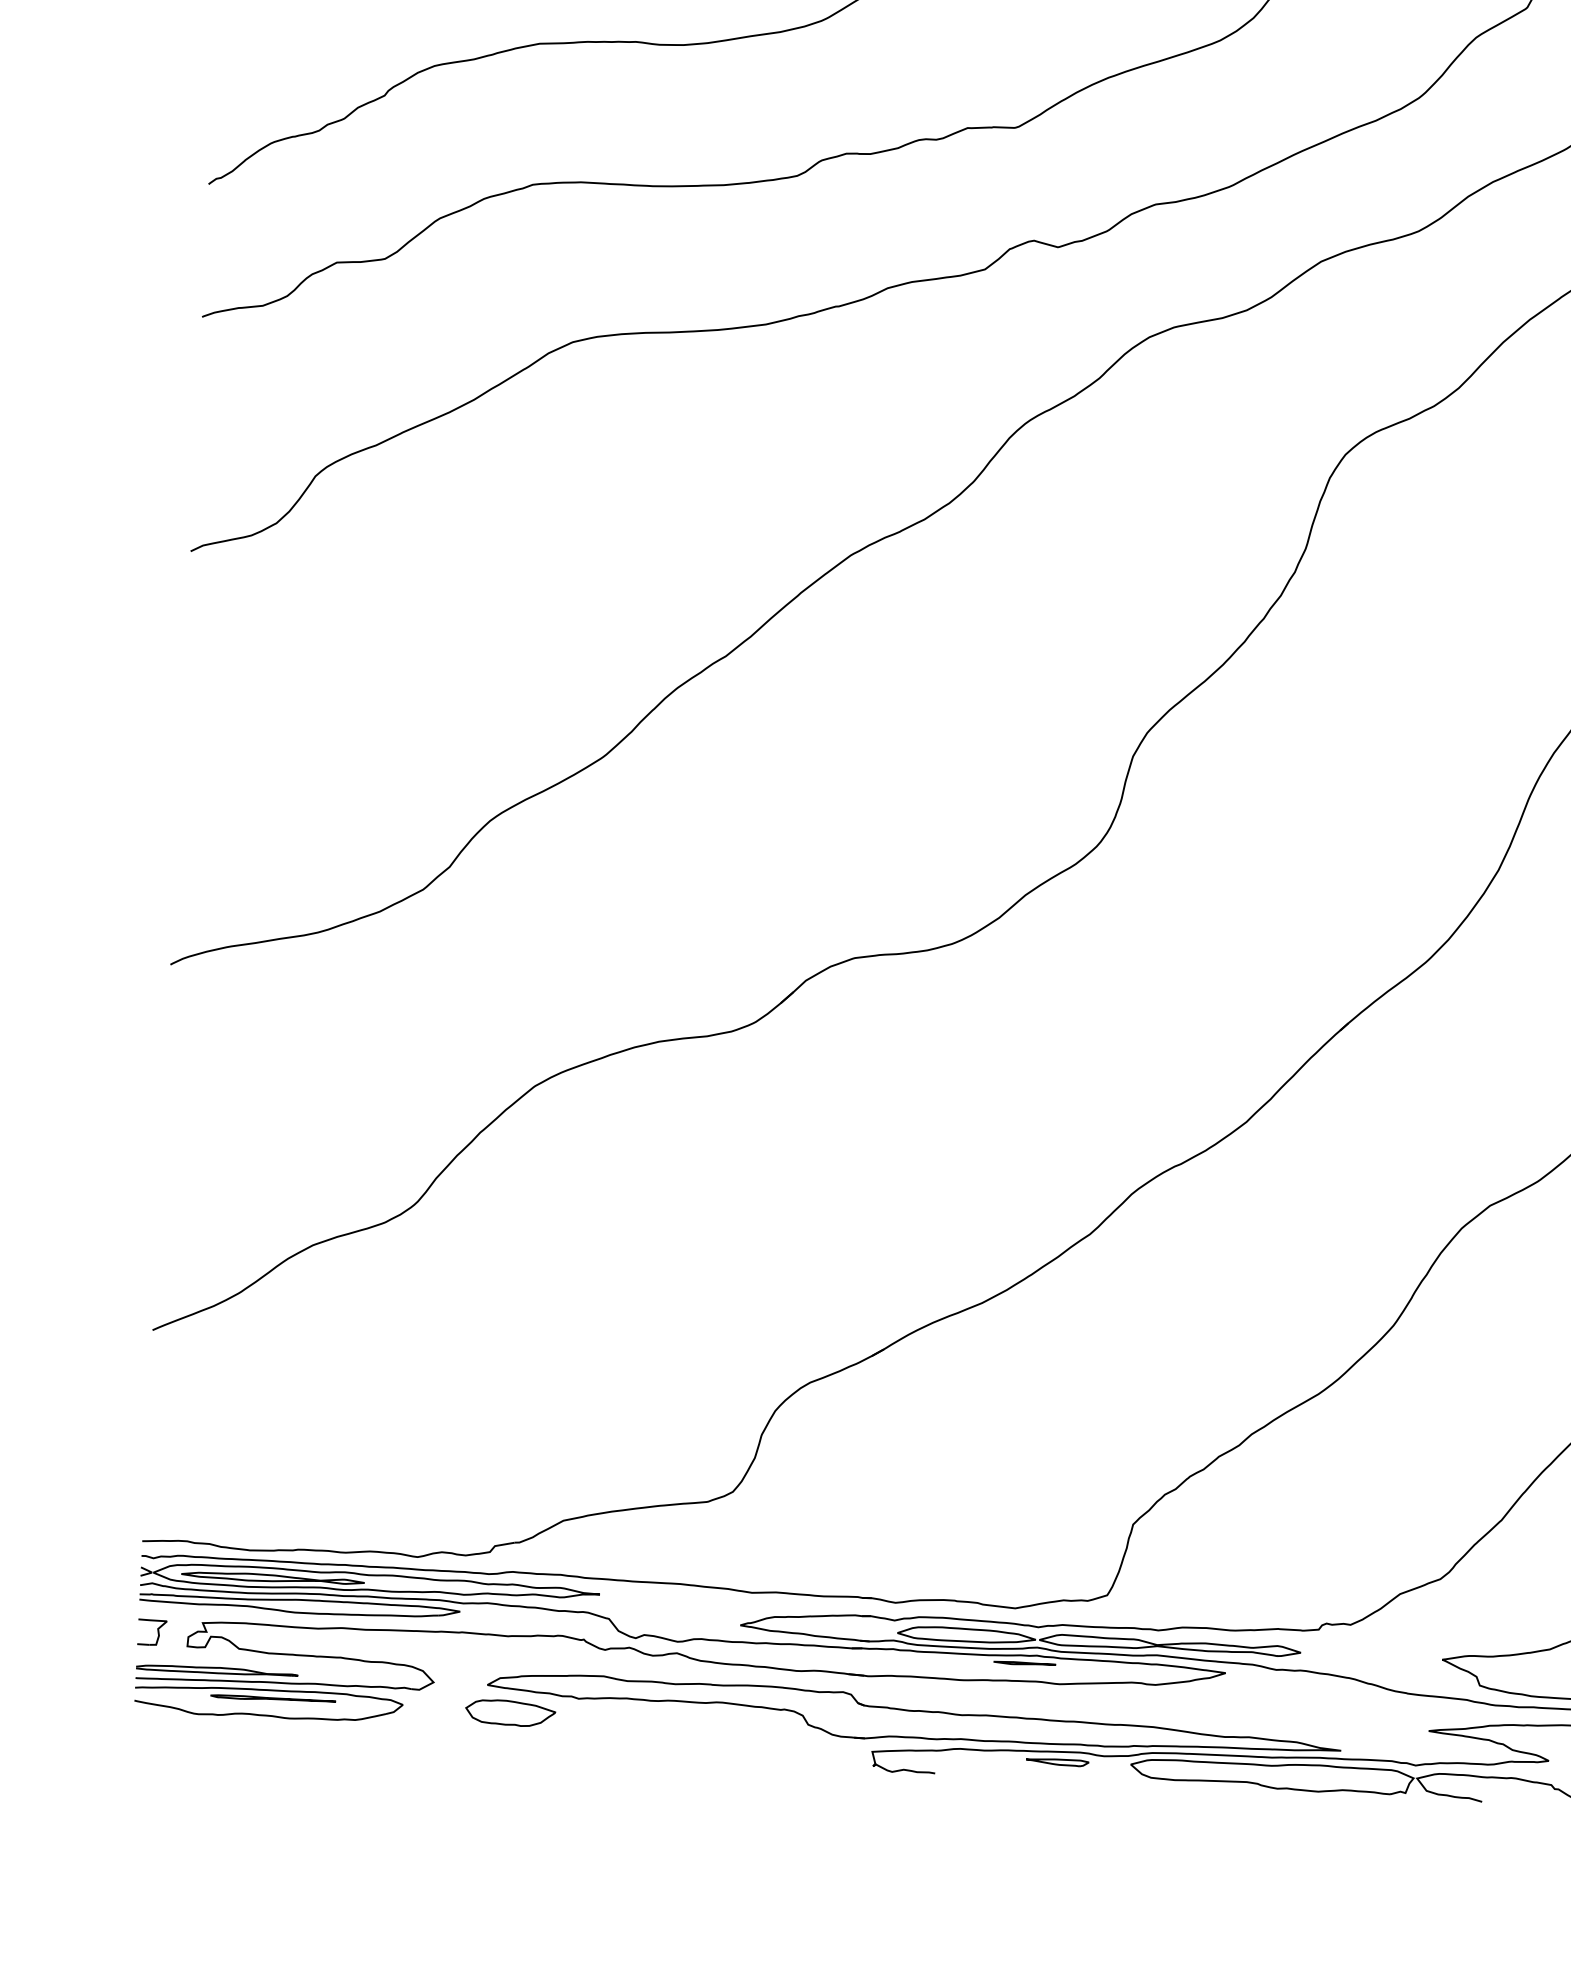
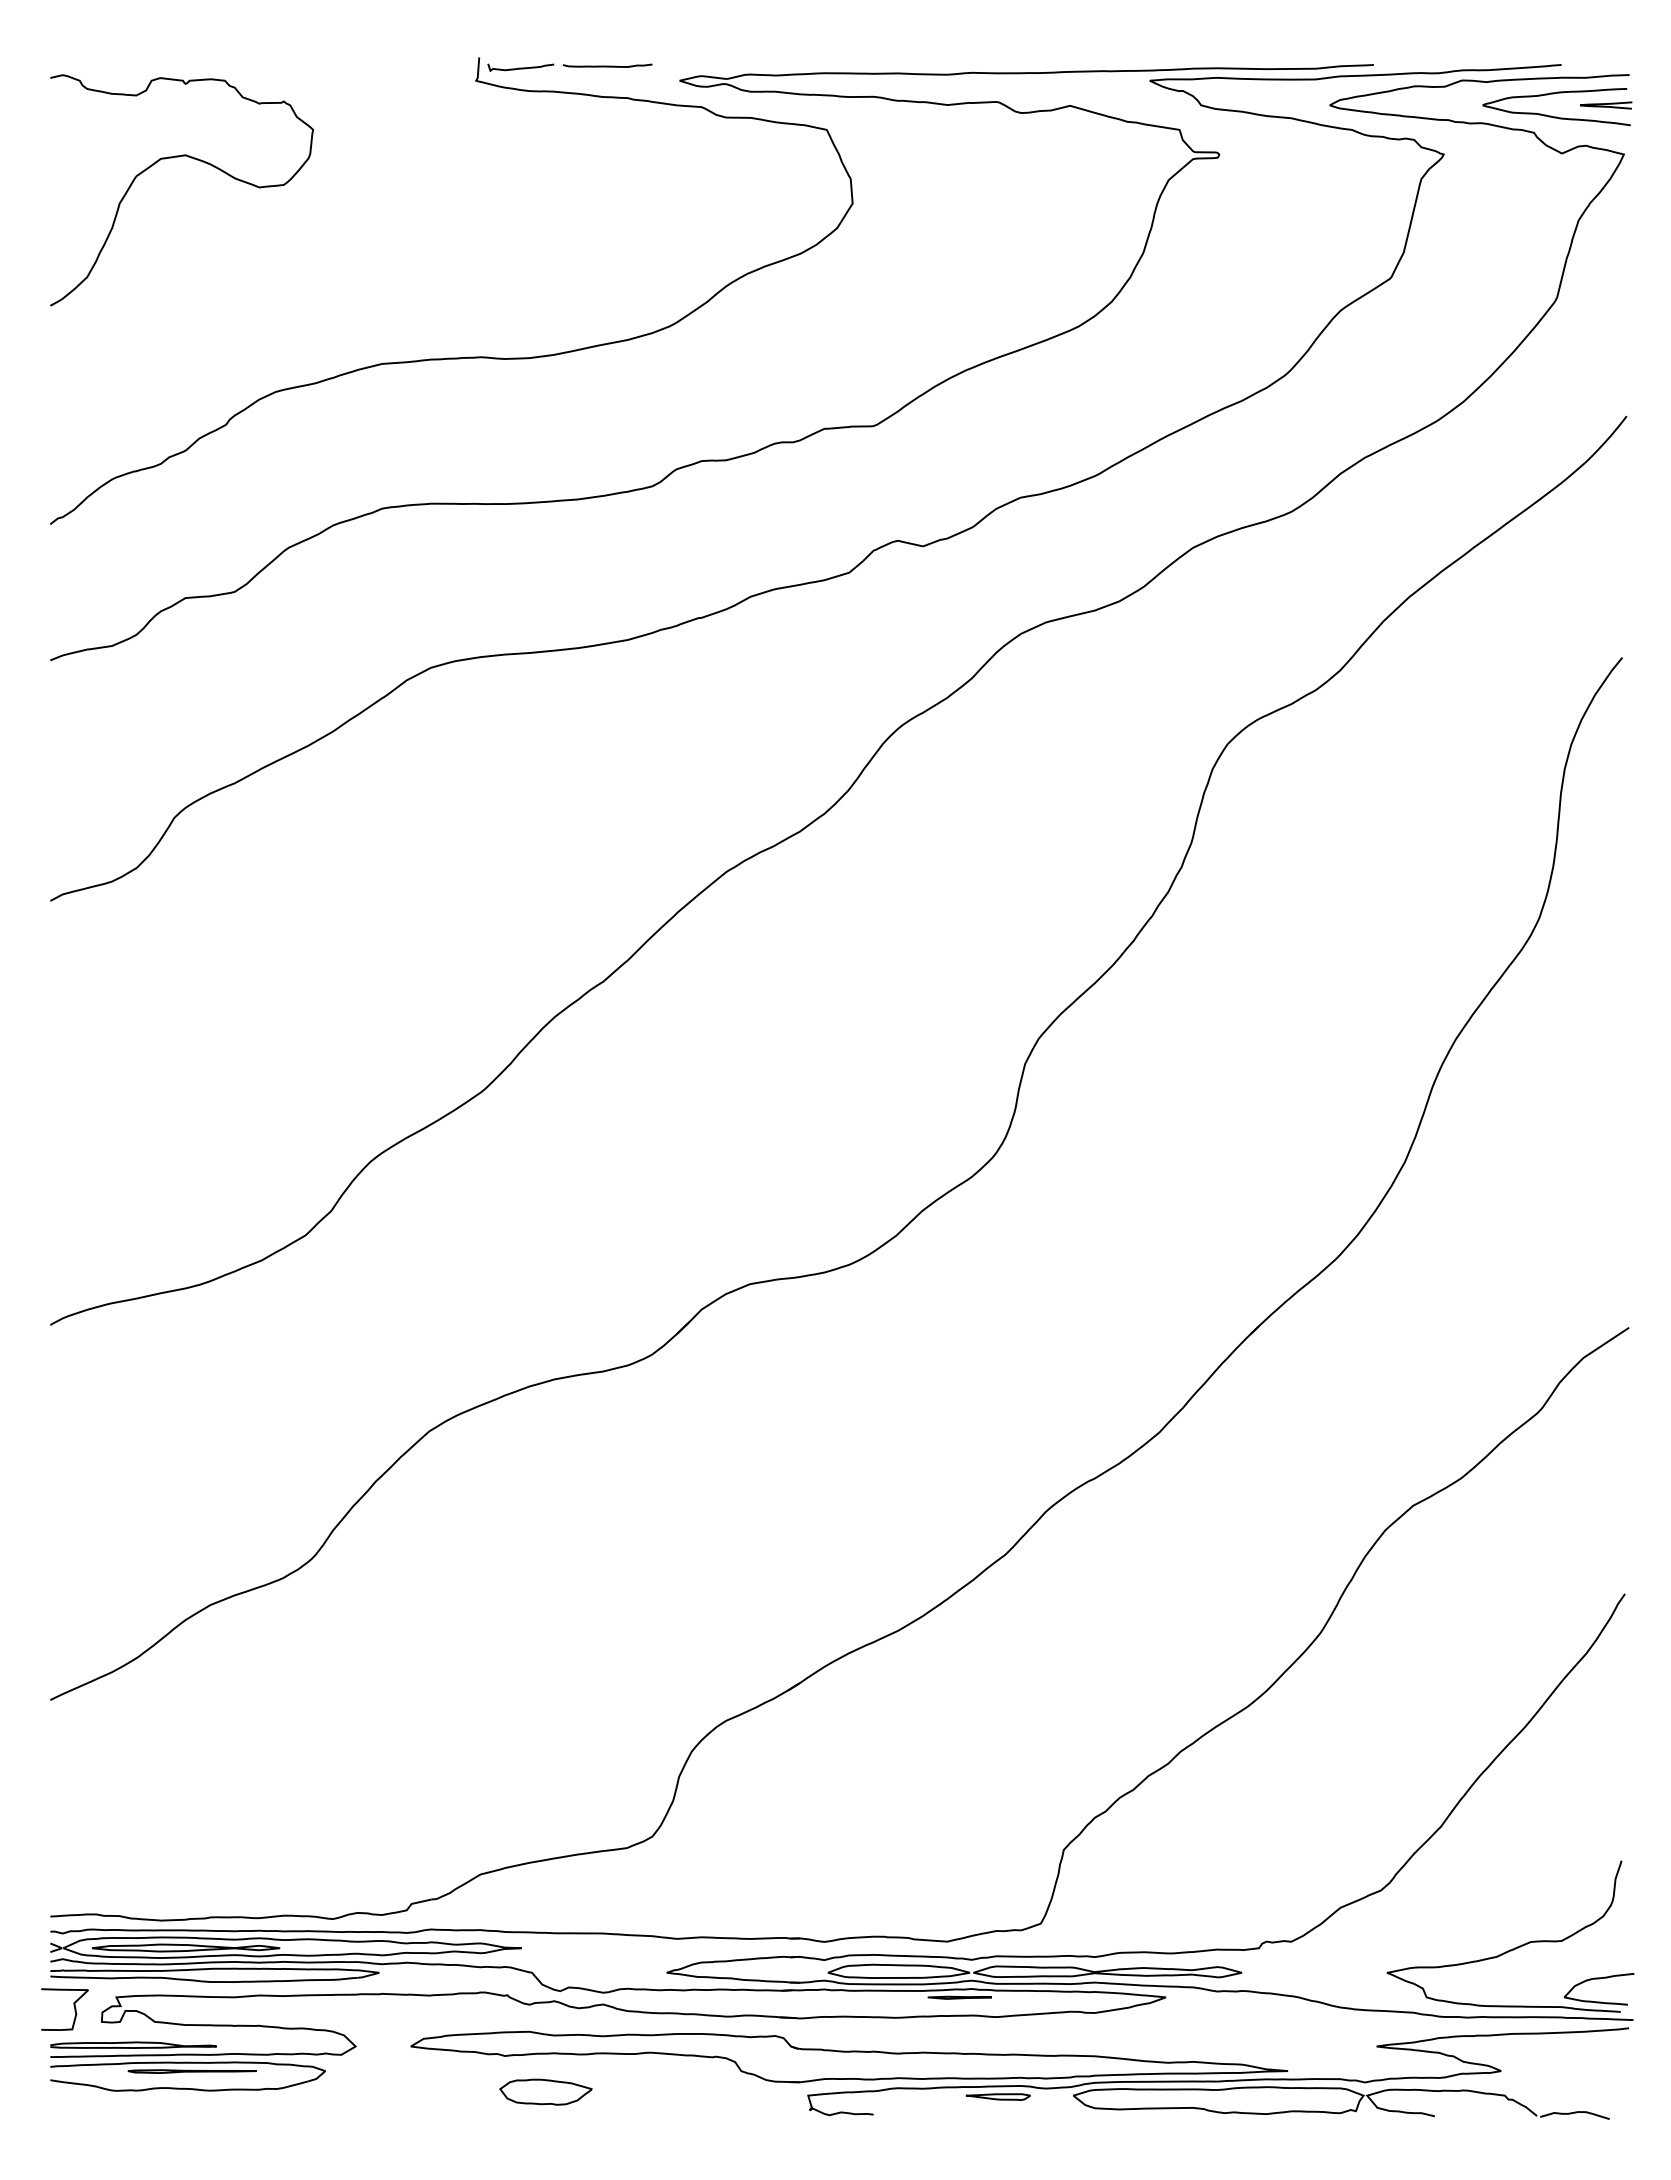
part: (152, 1632) -> (65, 2009), size x1.6
part: (510, 1712) -> (545, 2091), moved

